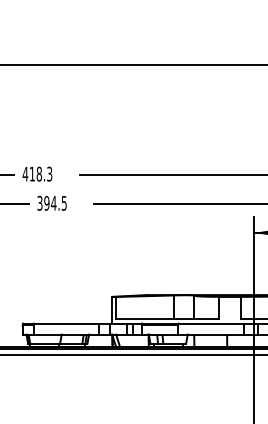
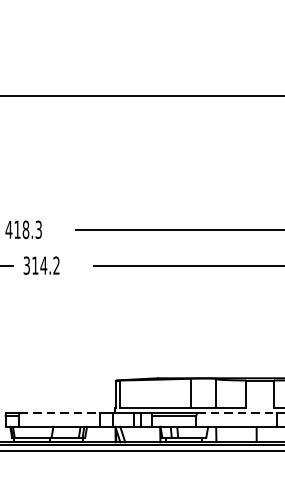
text: (55, 202) -> (45, 264), 394.5 -> 314.2
line: (66, 323) -> (59, 413), solid -> dashed
line: (211, 323) -> (237, 413), solid -> dashed

